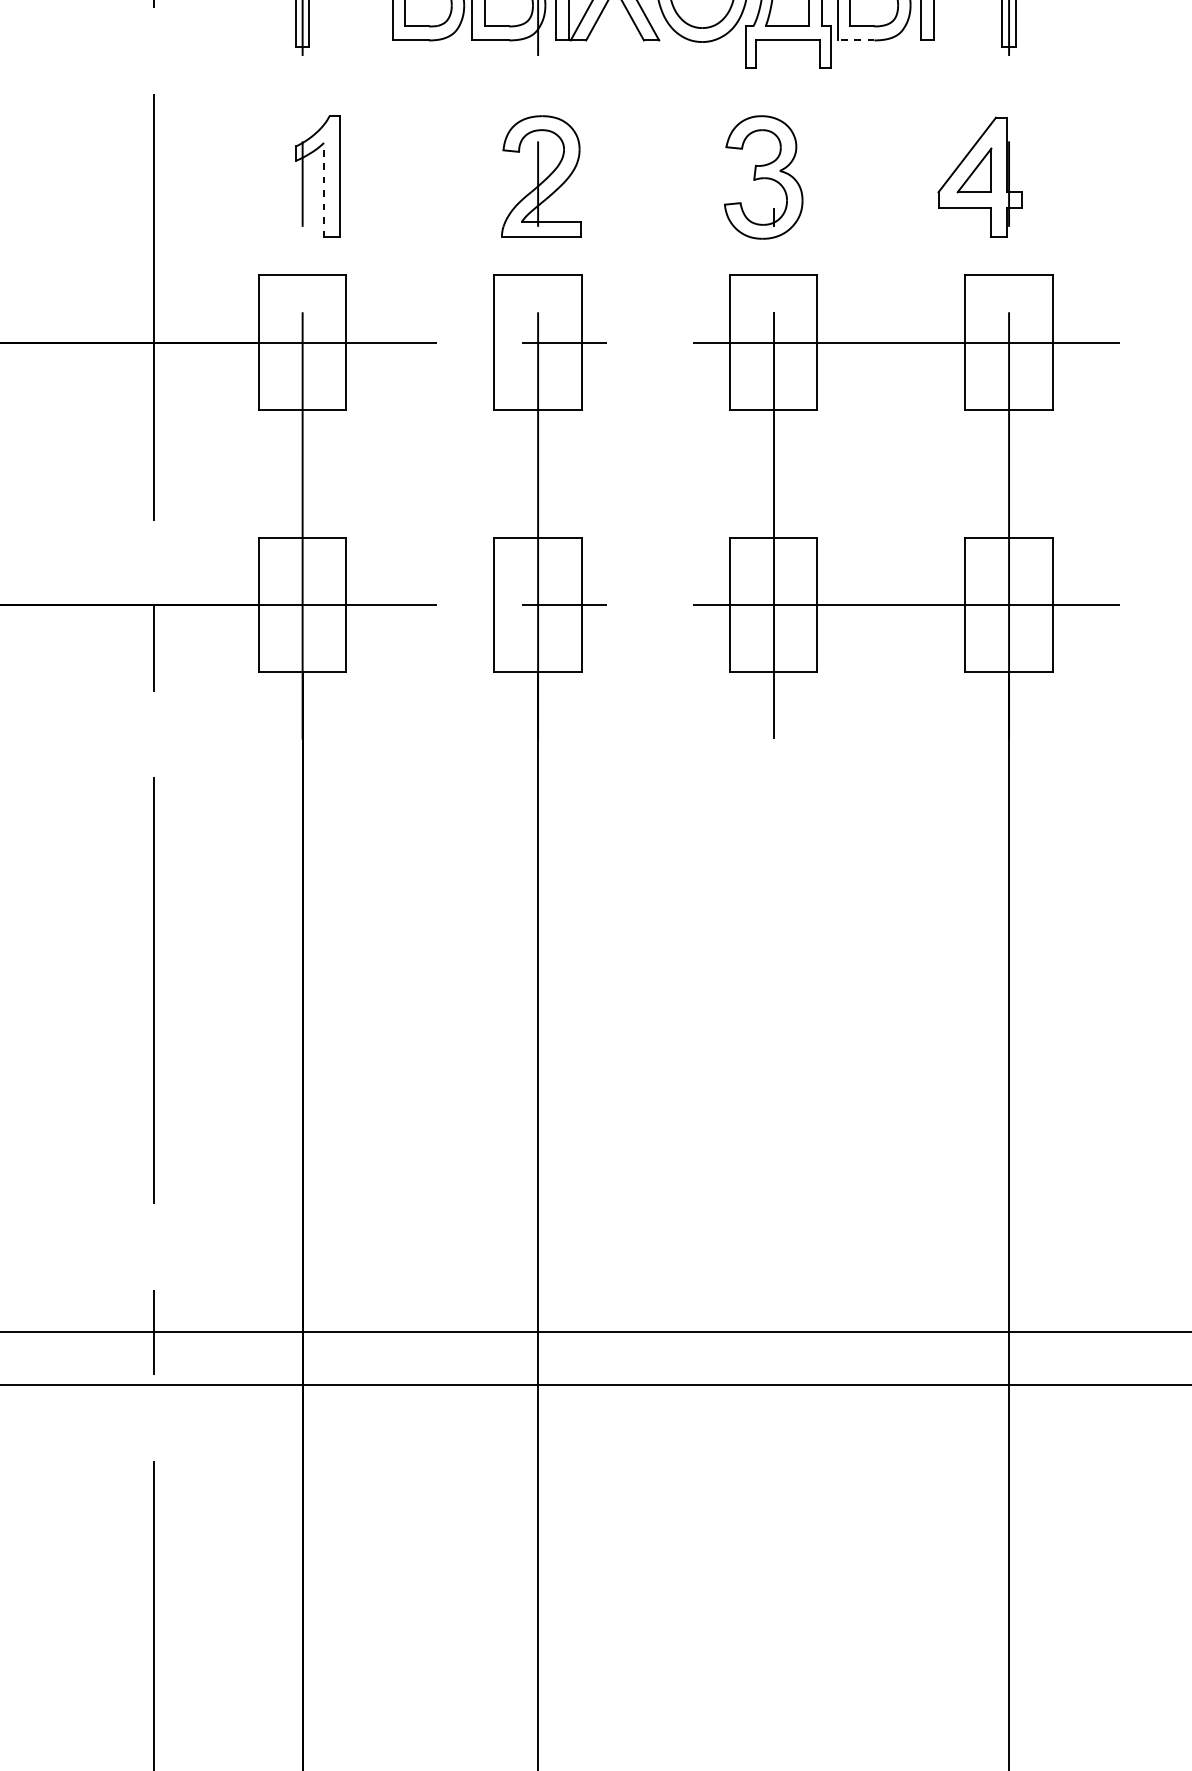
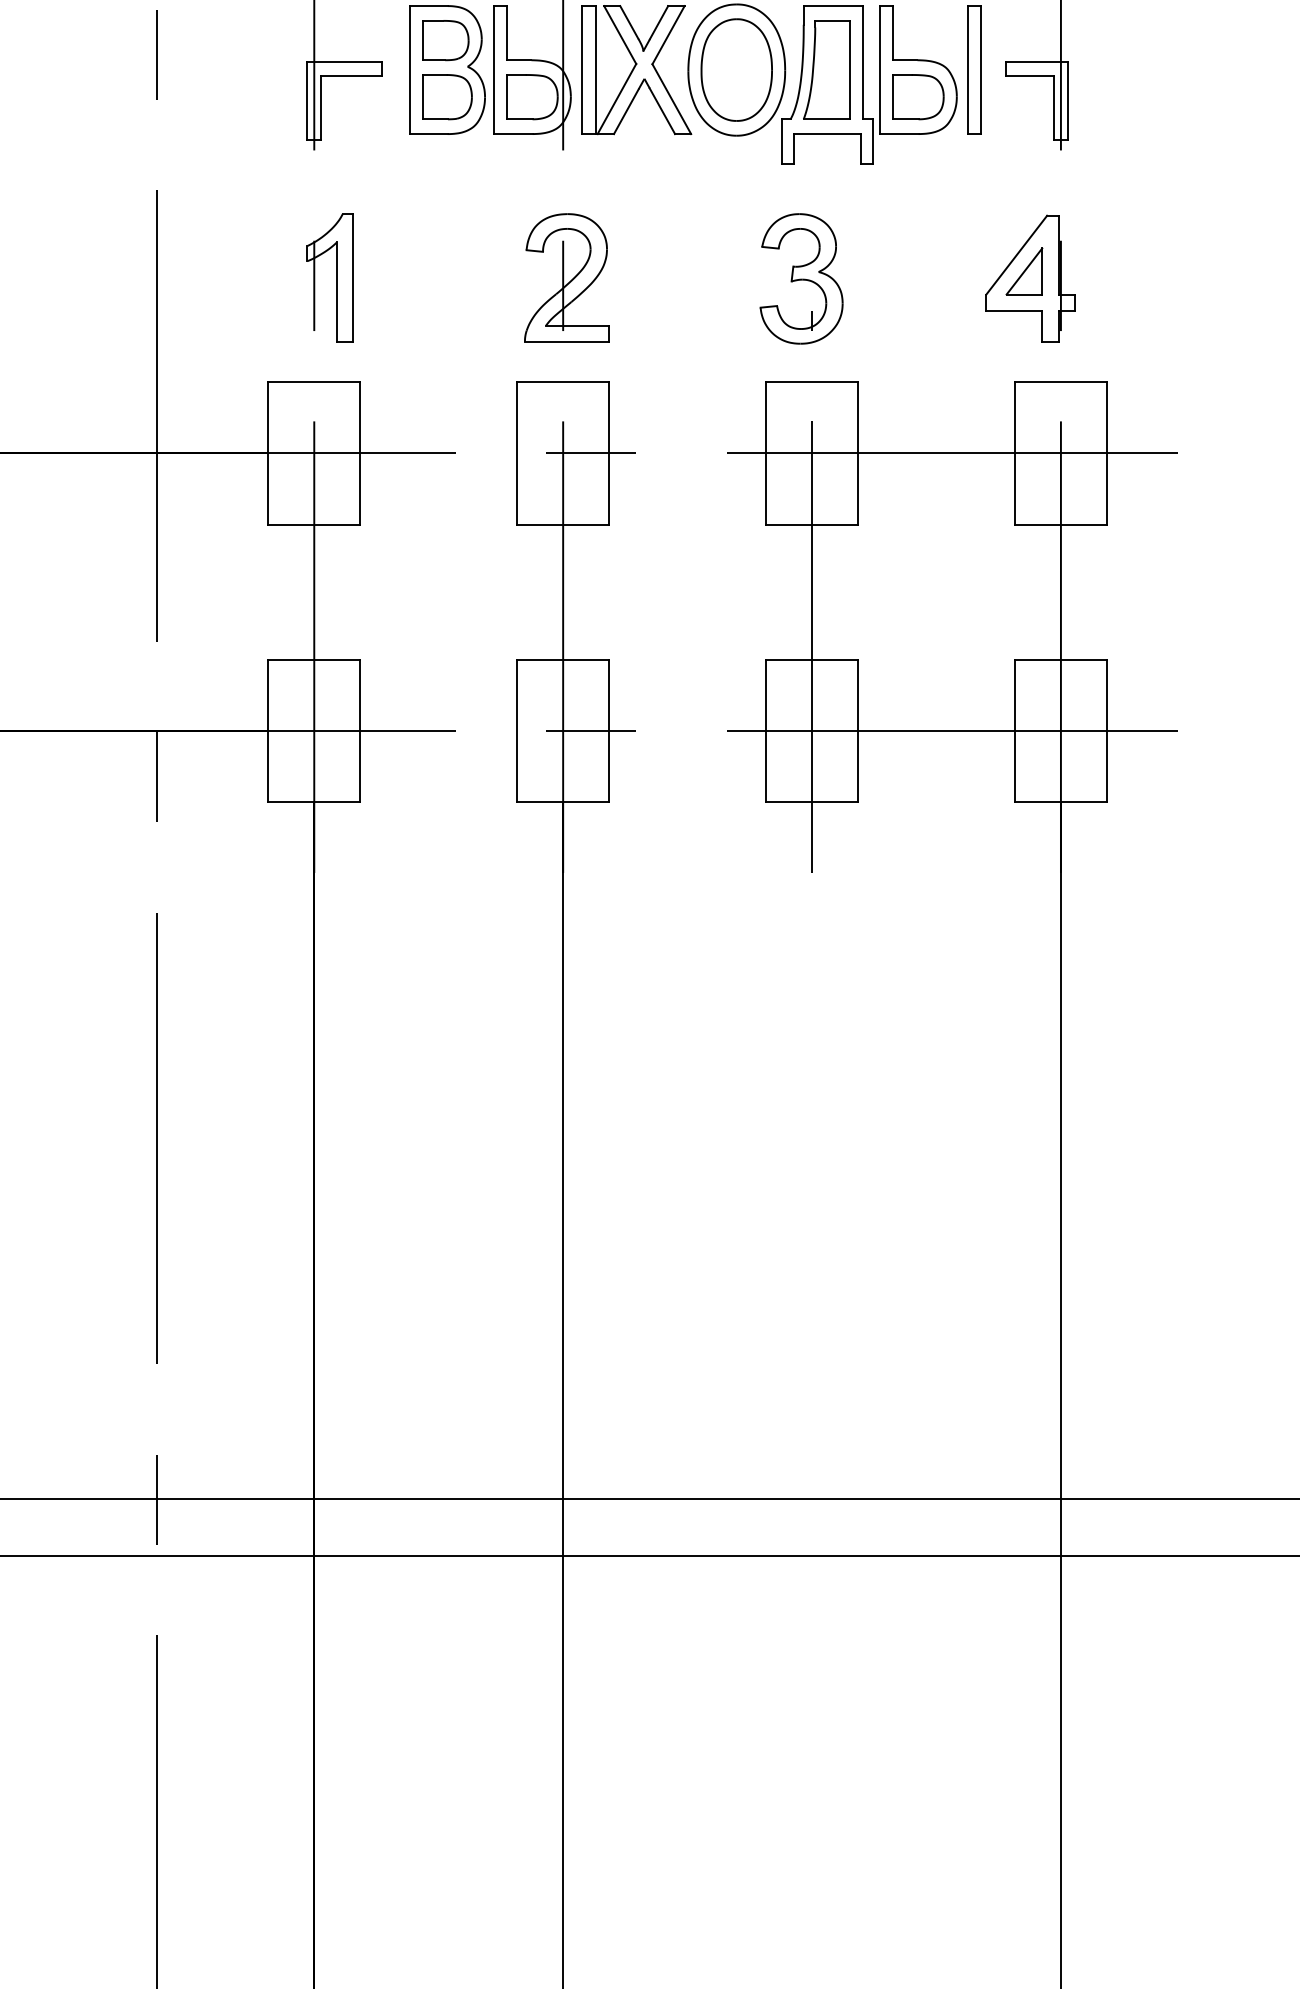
line: (855, 40) -> (898, 134), dashed -> solid
line: (323, 190) -> (336, 292), dashed -> solid

